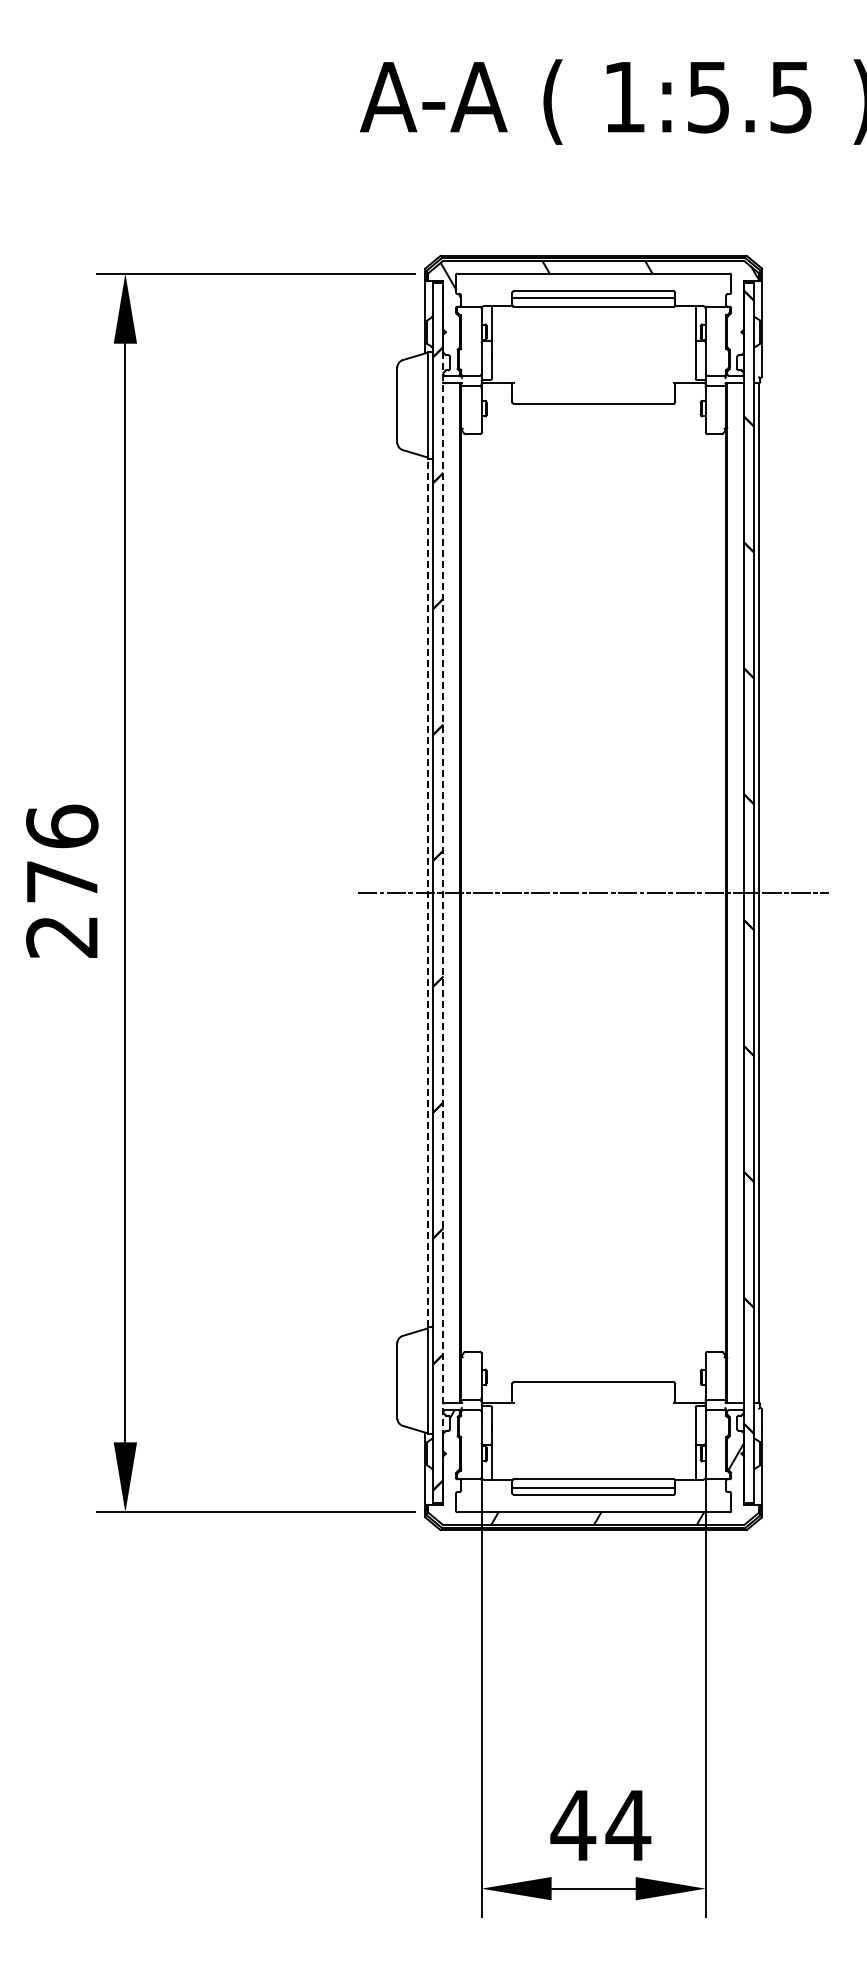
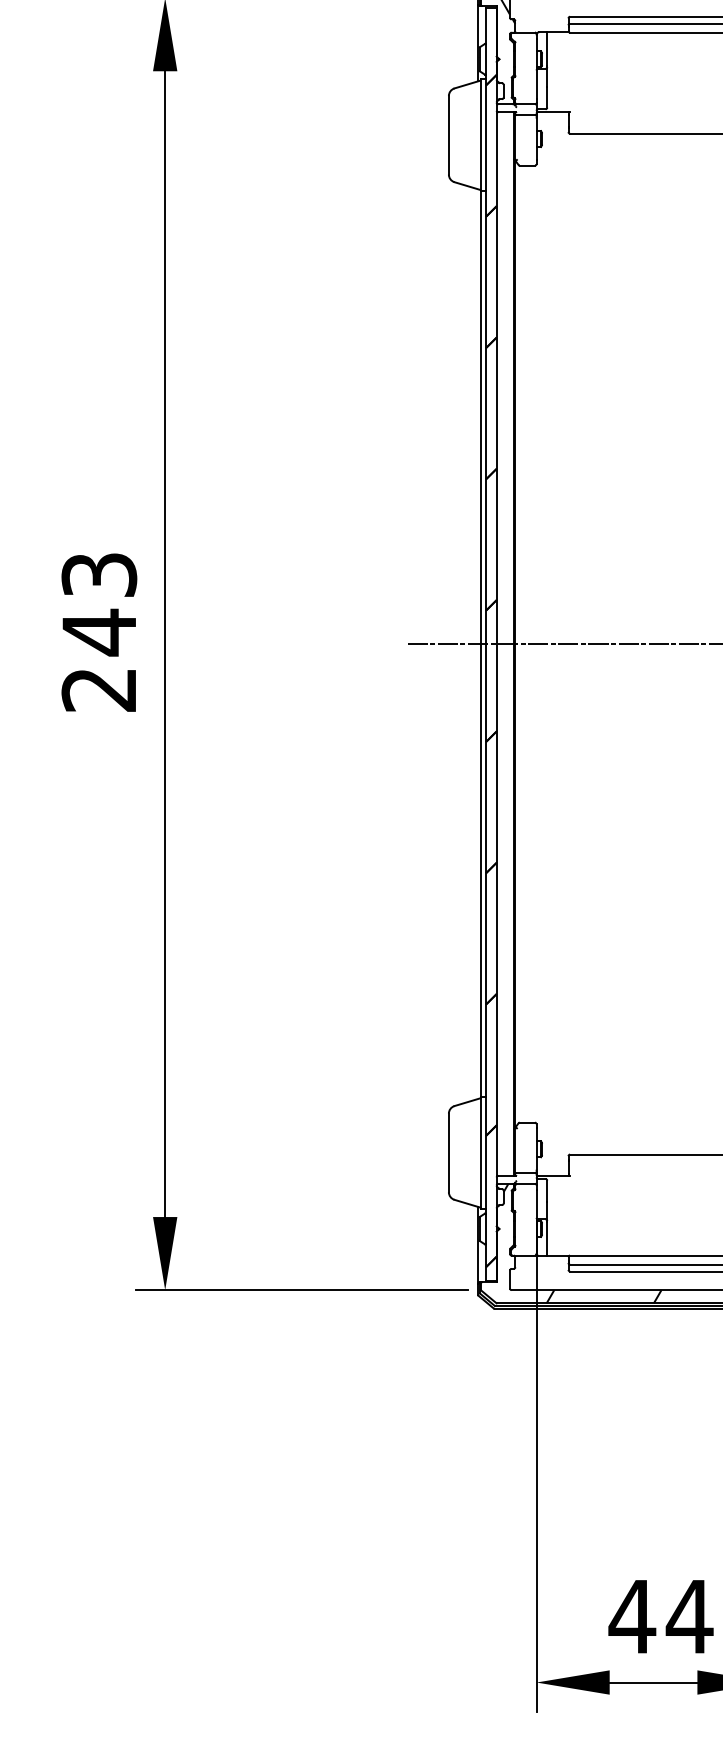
text: (62, 854) -> (99, 603), 276 -> 243
line: (427, 892) -> (480, 643), dashed -> solid
line: (443, 892) -> (496, 643), dashed -> solid

